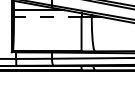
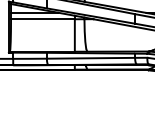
line: (47, 17) -> (42, 19), dashed -> solid

